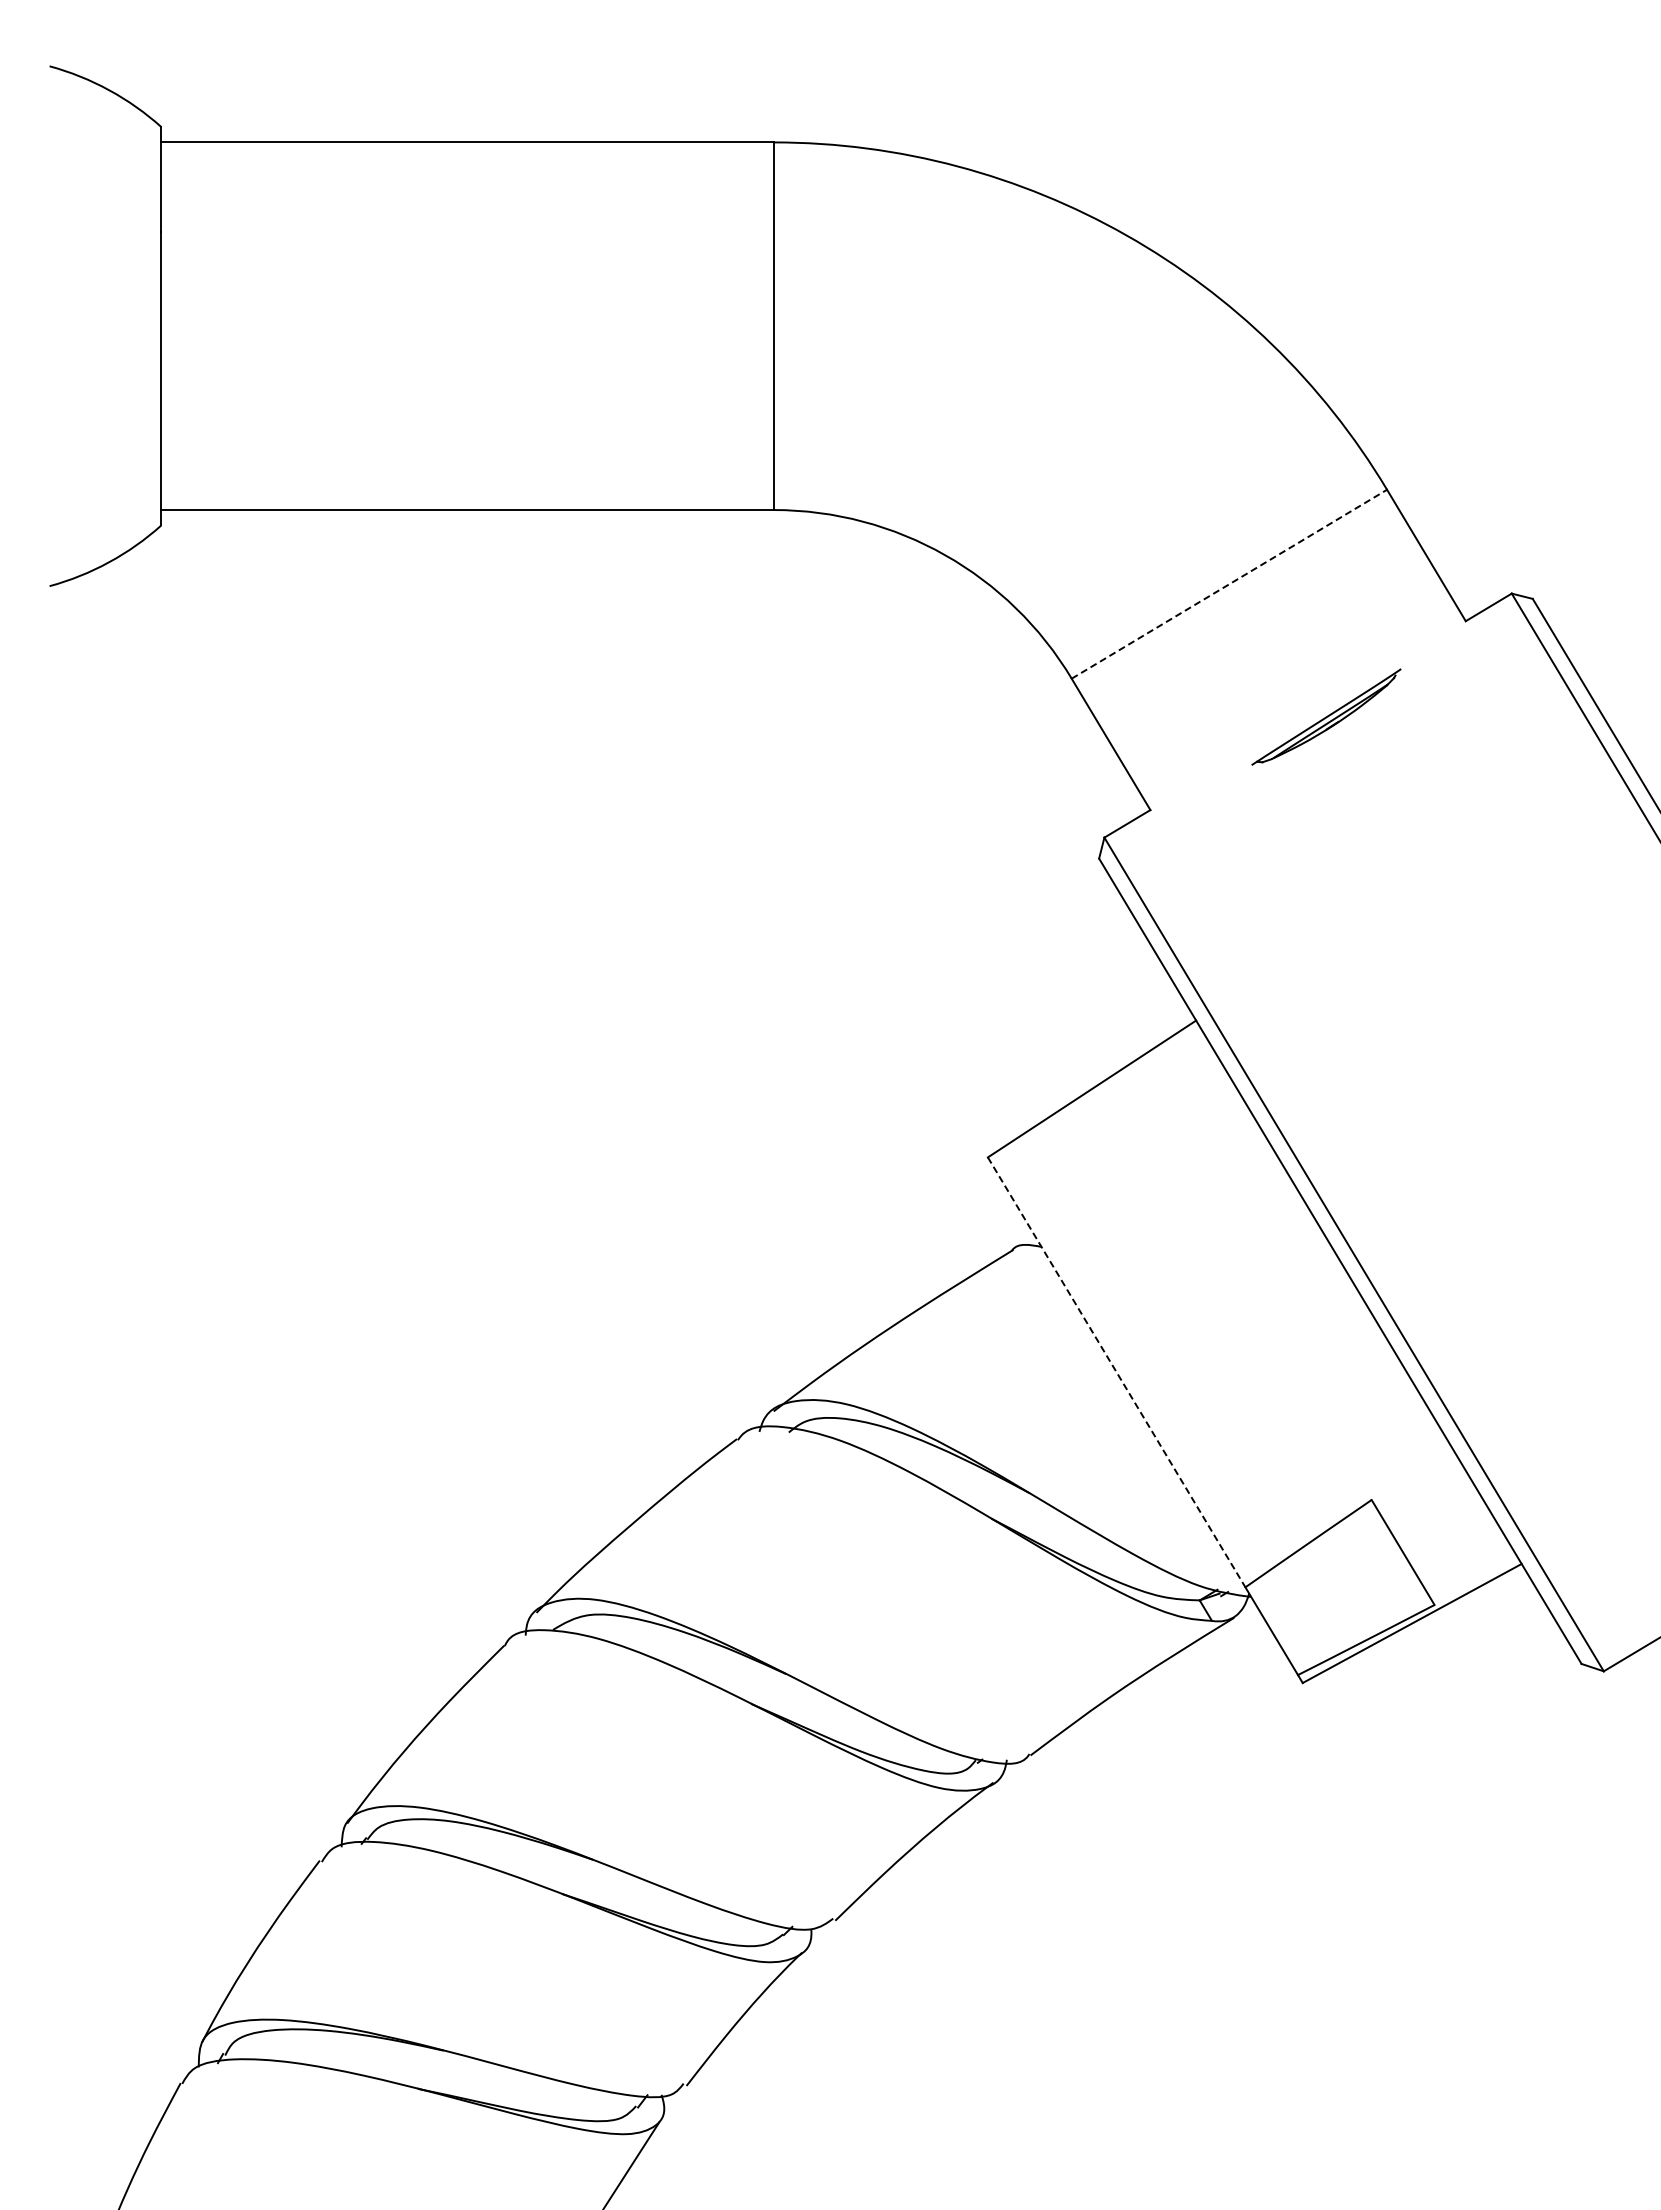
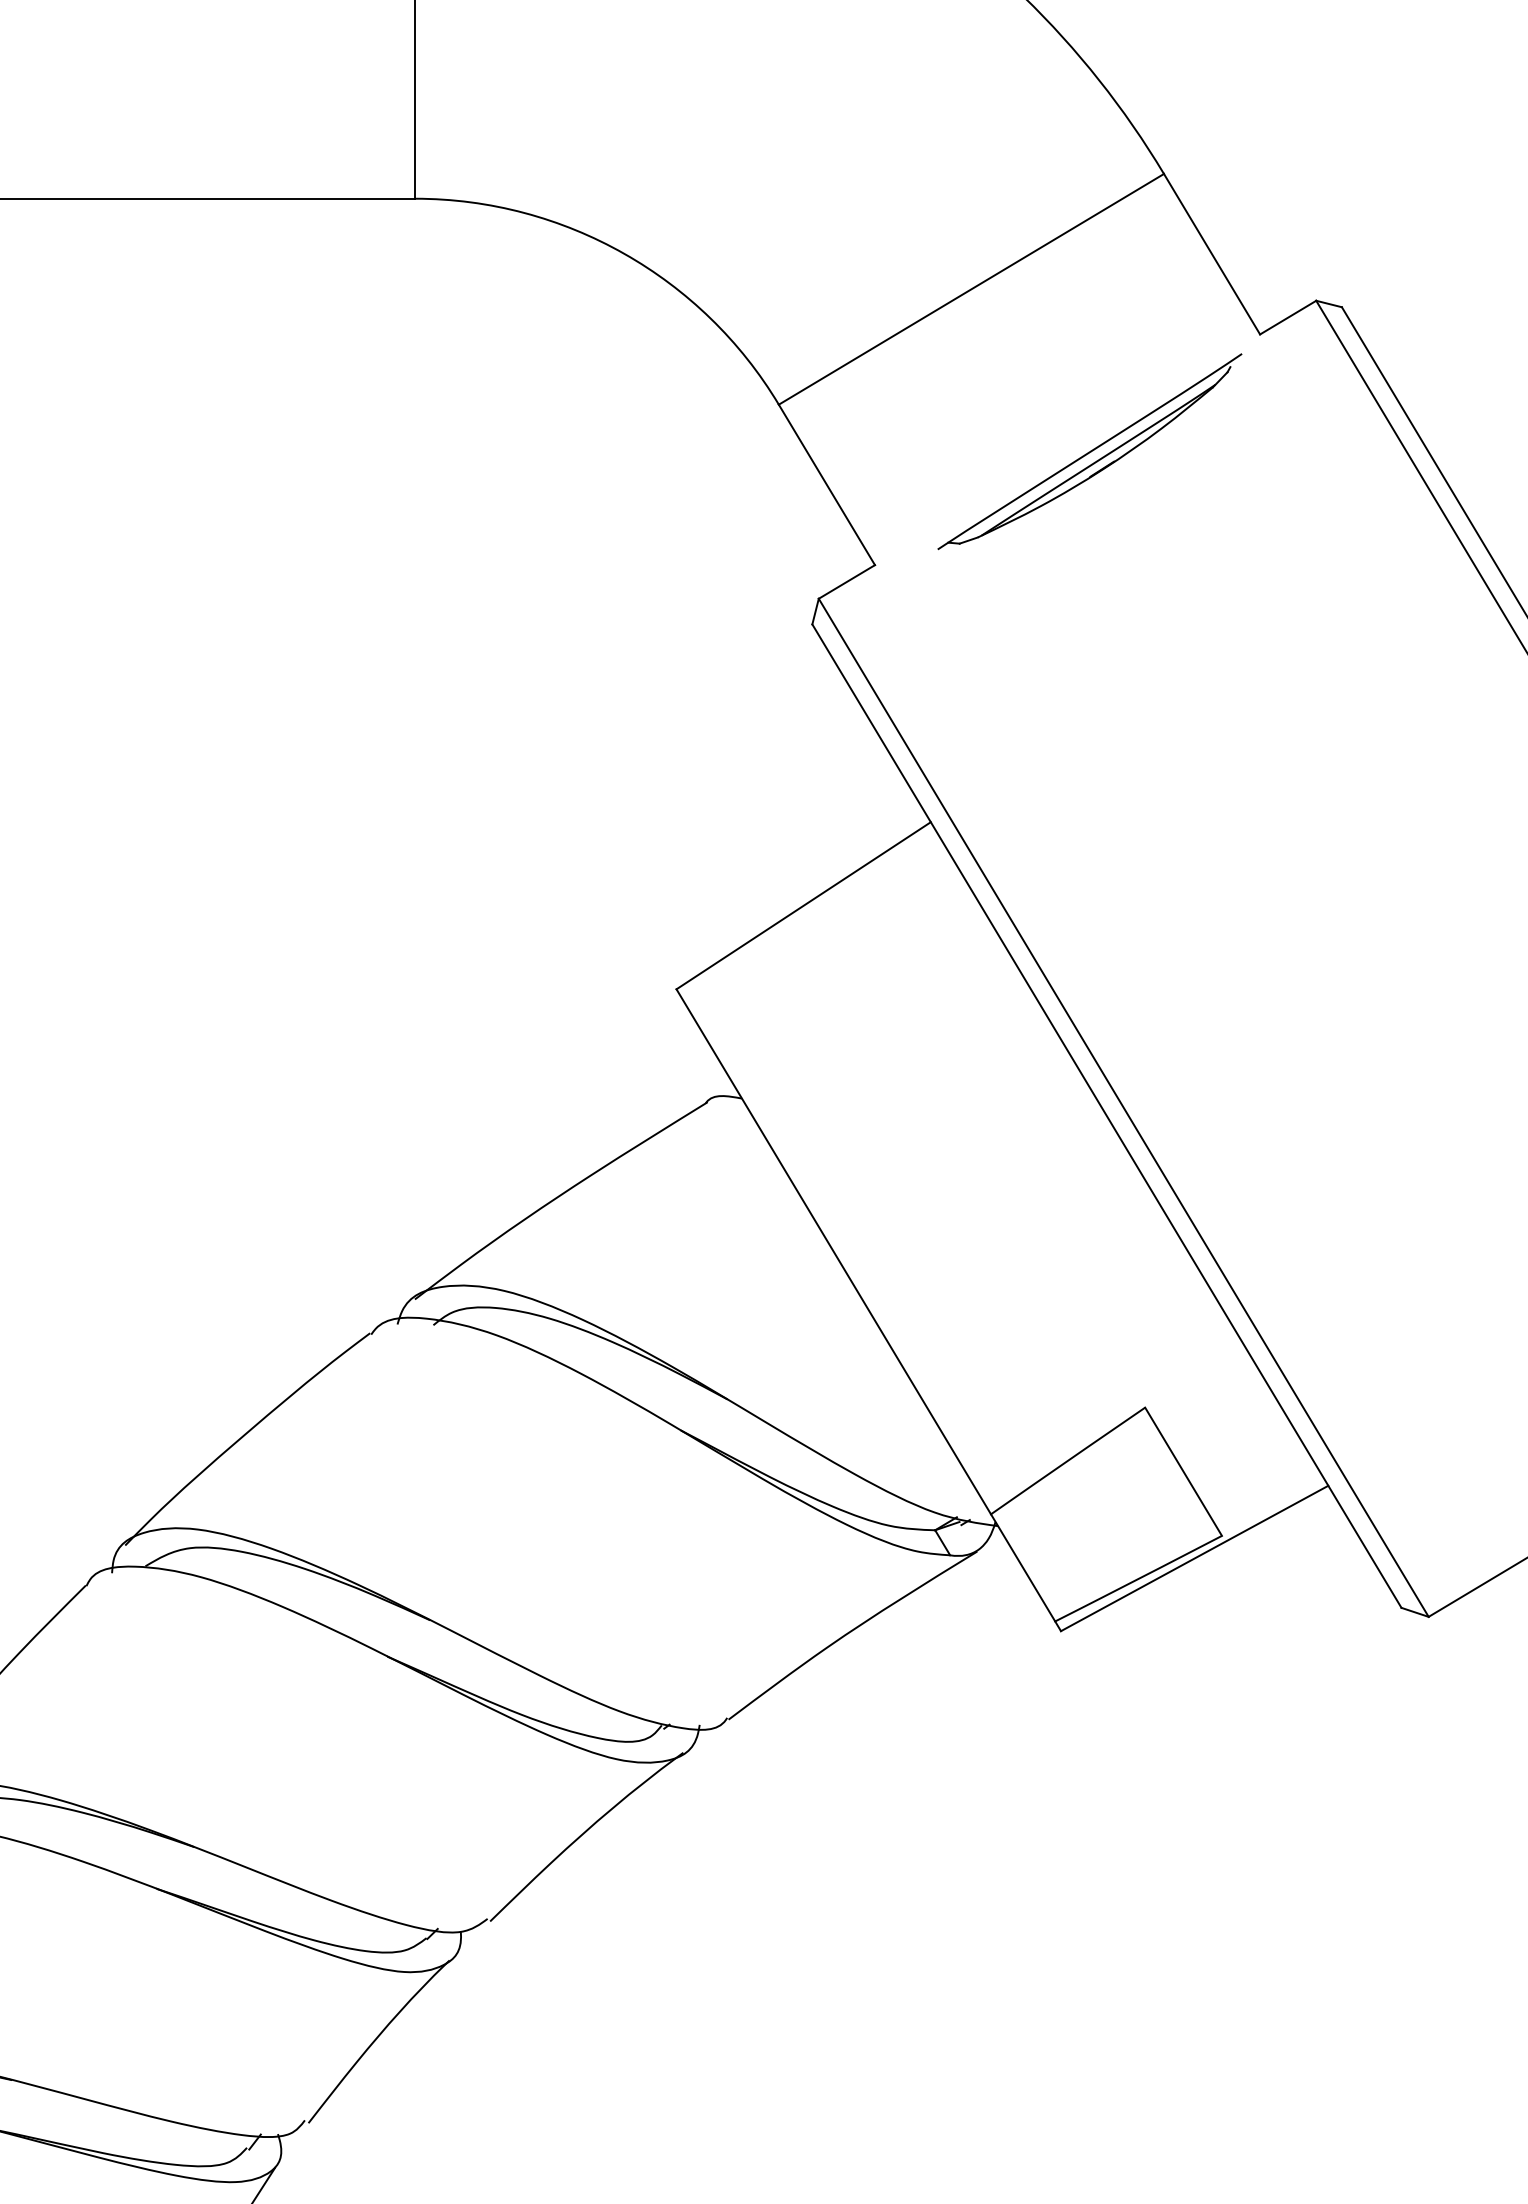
line: (1229, 584) -> (971, 289), dashed -> solid
part: (1326, 716) -> (1090, 450), size x1.67
line: (1116, 1372) -> (833, 1251), dashed -> solid

